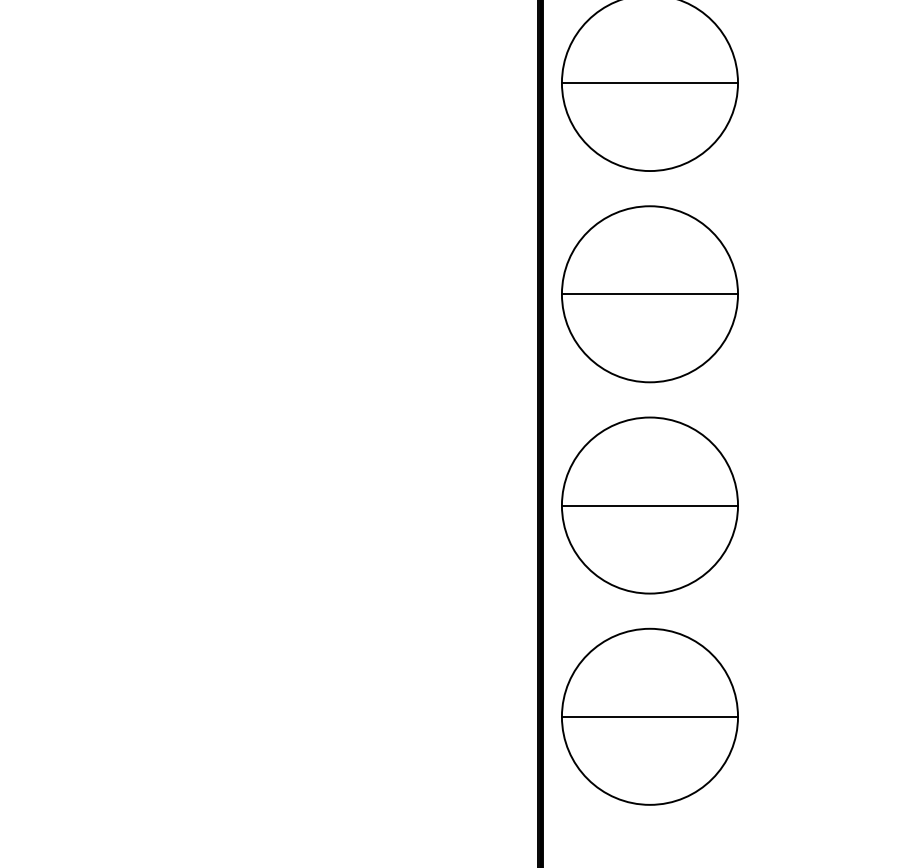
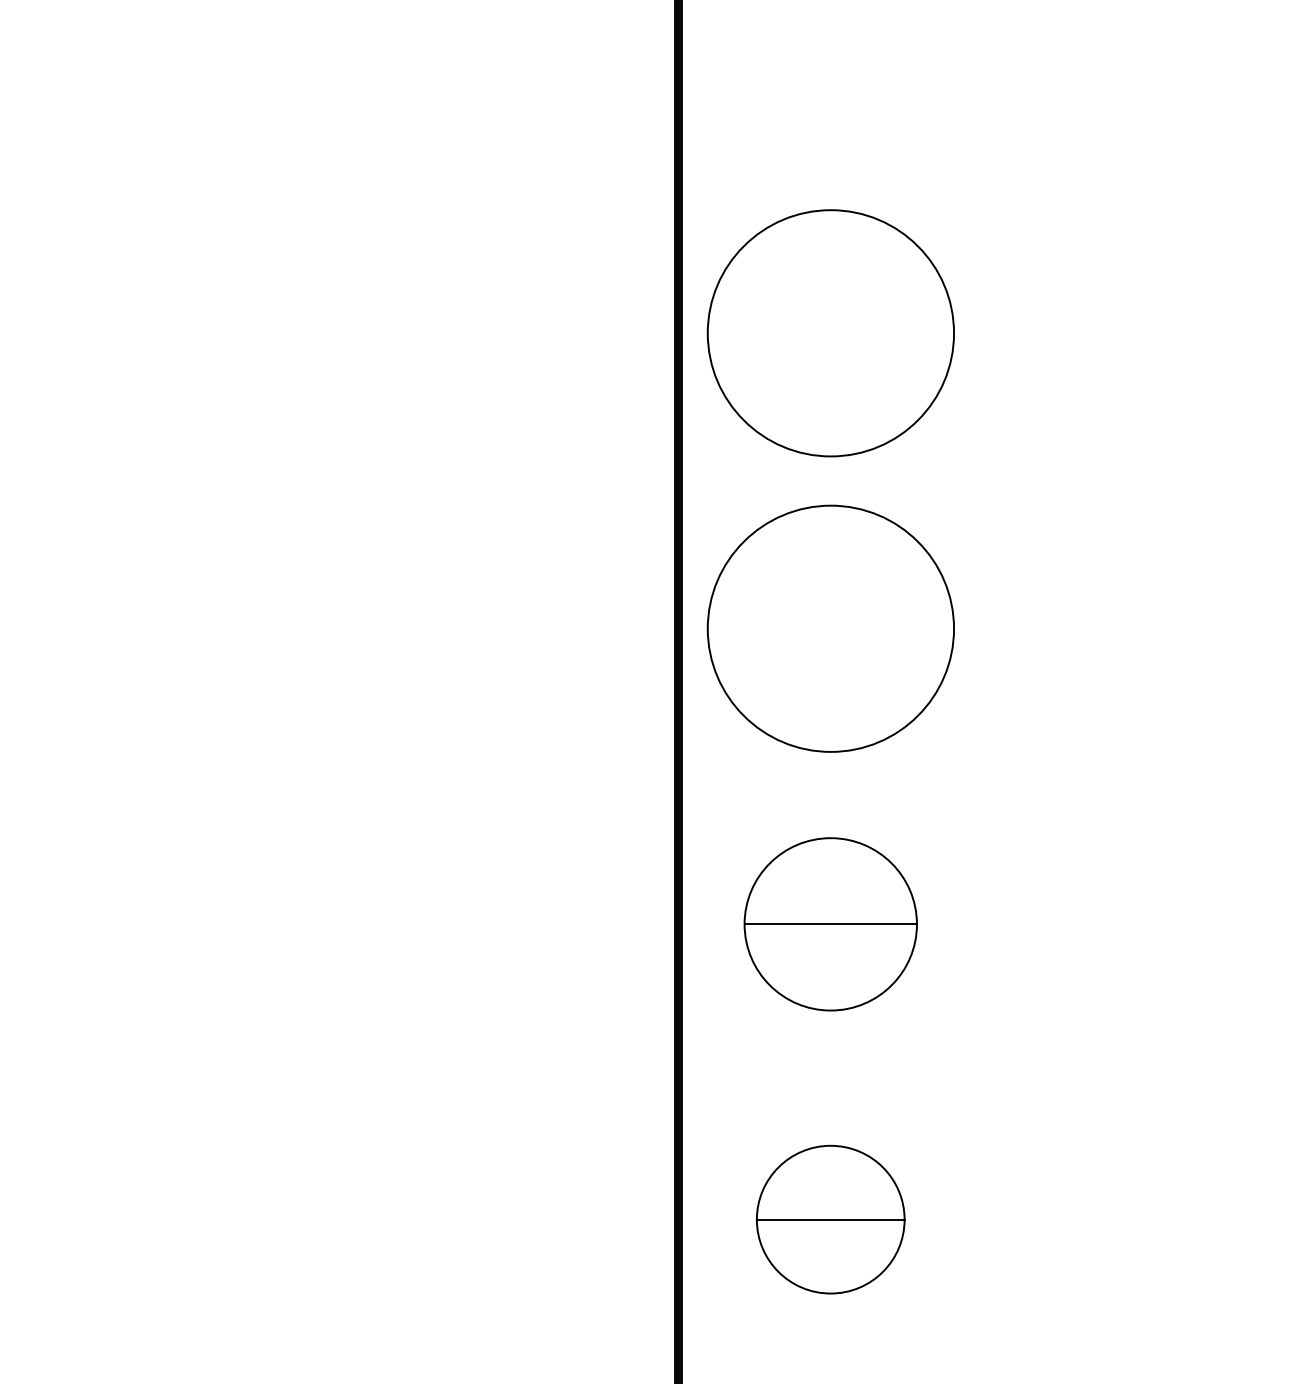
line: (649, 83) -> (830, 333), removed
line: (649, 294) -> (830, 628), removed
part: (649, 505) -> (830, 924), size x0.7
part: (649, 716) -> (830, 1219), size x0.6

